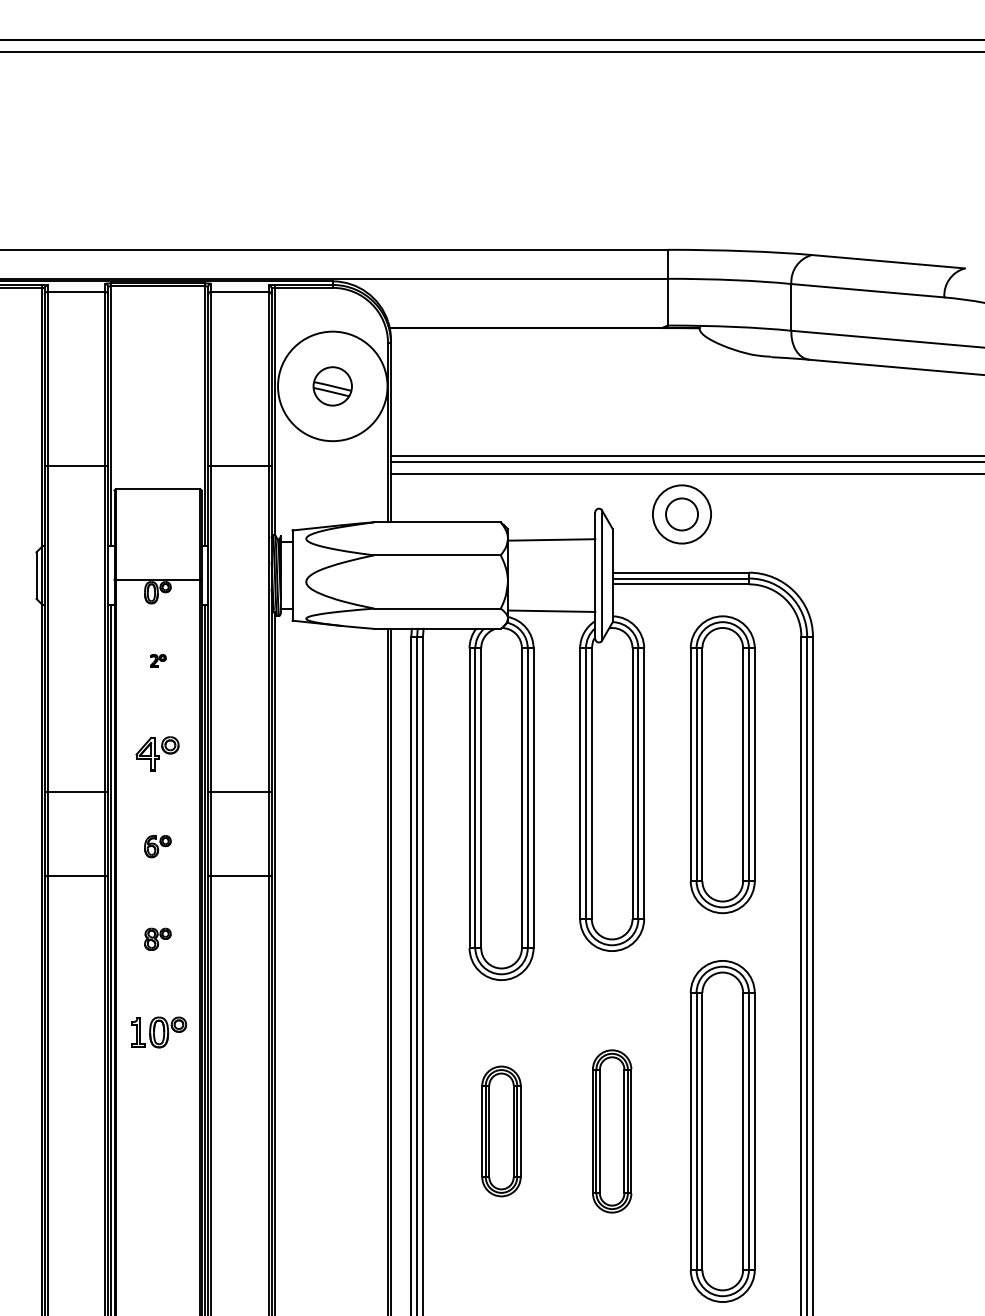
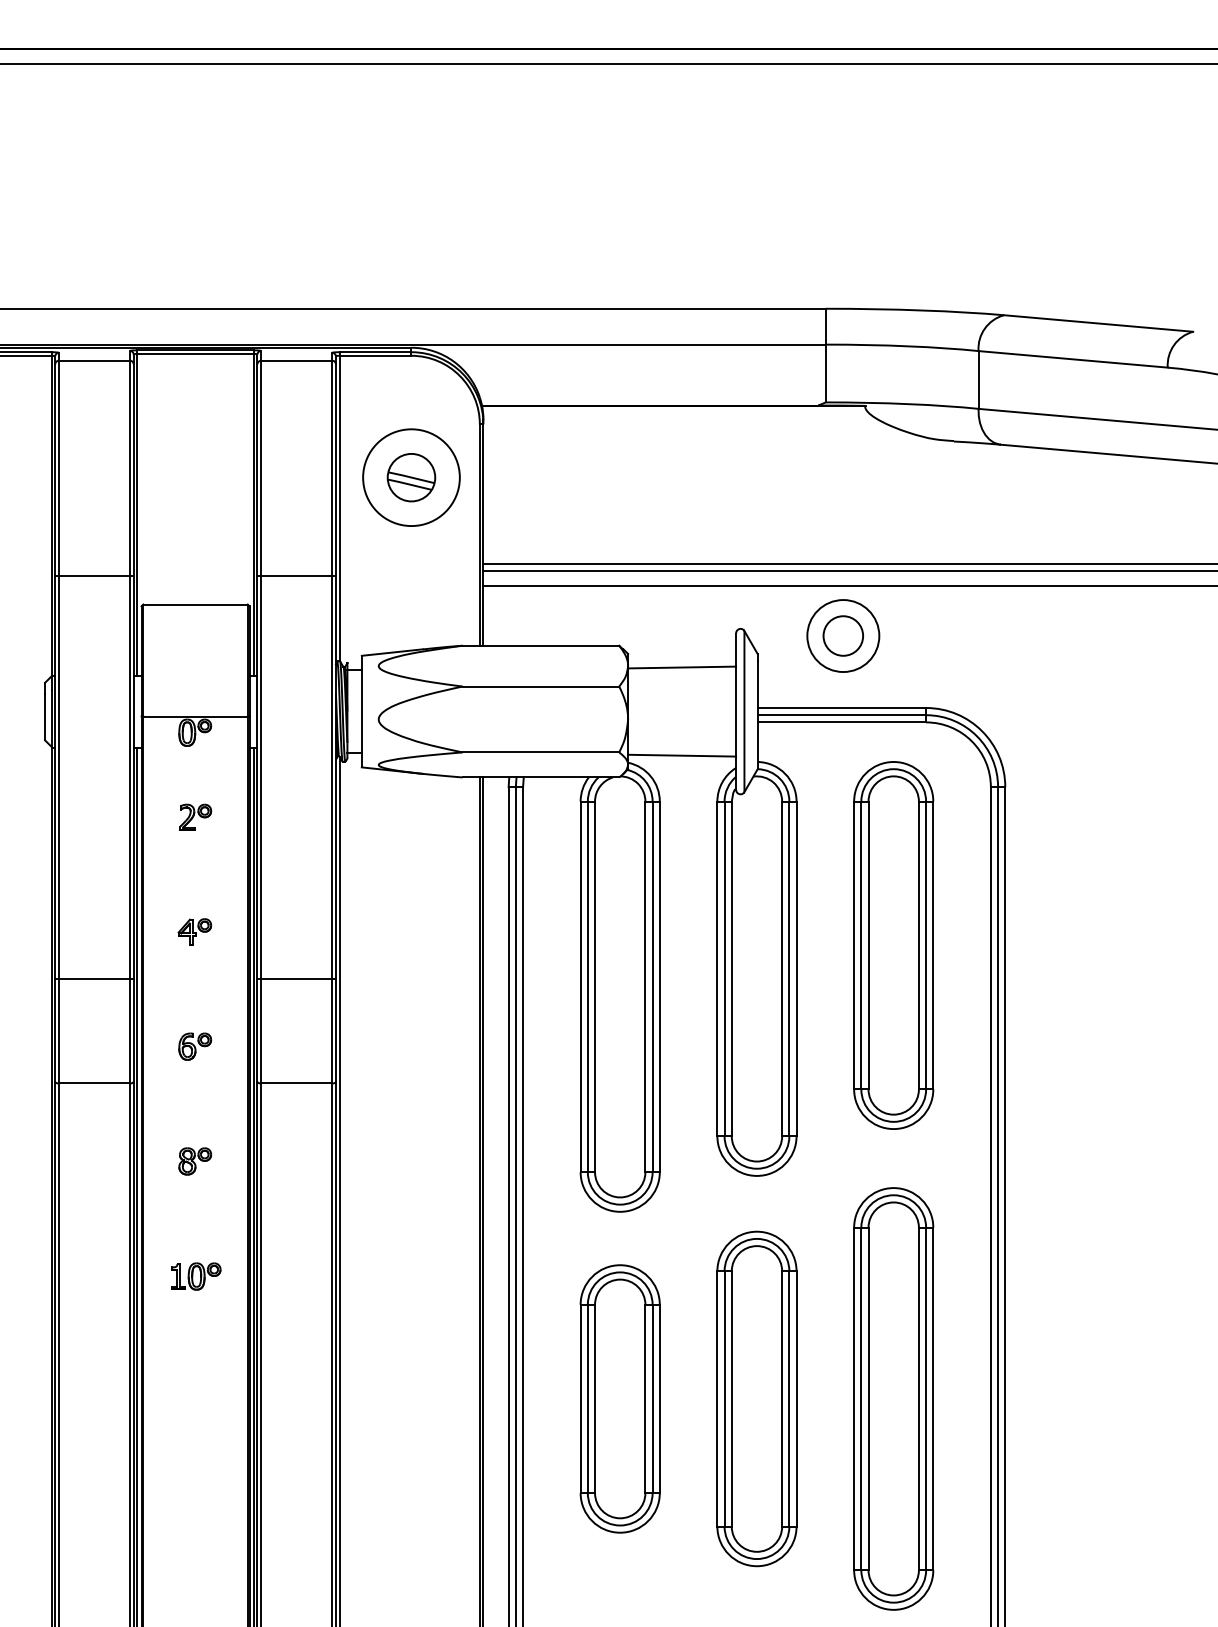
circle: (332, 386) -> (411, 477), size x0.71
part: (158, 660) -> (195, 816), size x1.67
part: (157, 753) -> (194, 931), size x0.62
part: (158, 1032) -> (196, 1276), size x0.71
part: (500, 1131) -> (619, 1398), size x1.67
part: (611, 1131) -> (756, 1398), size x1.67

